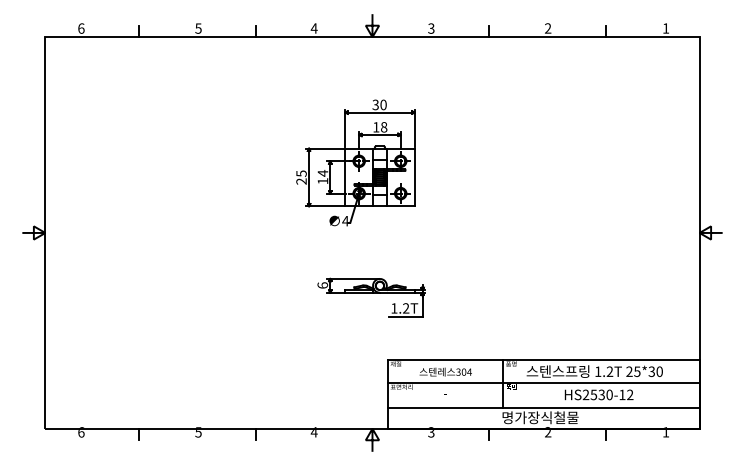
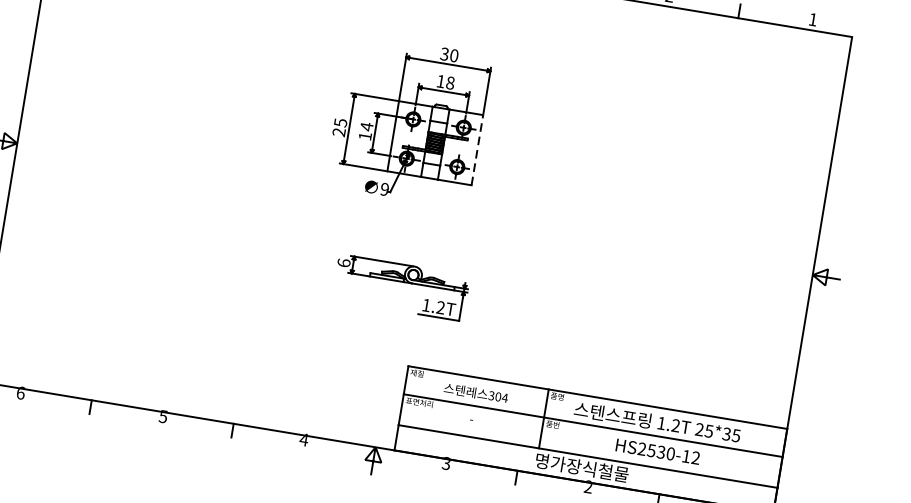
line: (414, 177) -> (477, 150), solid -> dashed
text: (345, 220) -> (384, 188), 4 -> 9
text: (659, 371) -> (736, 435), 25*30 -> 25*35

